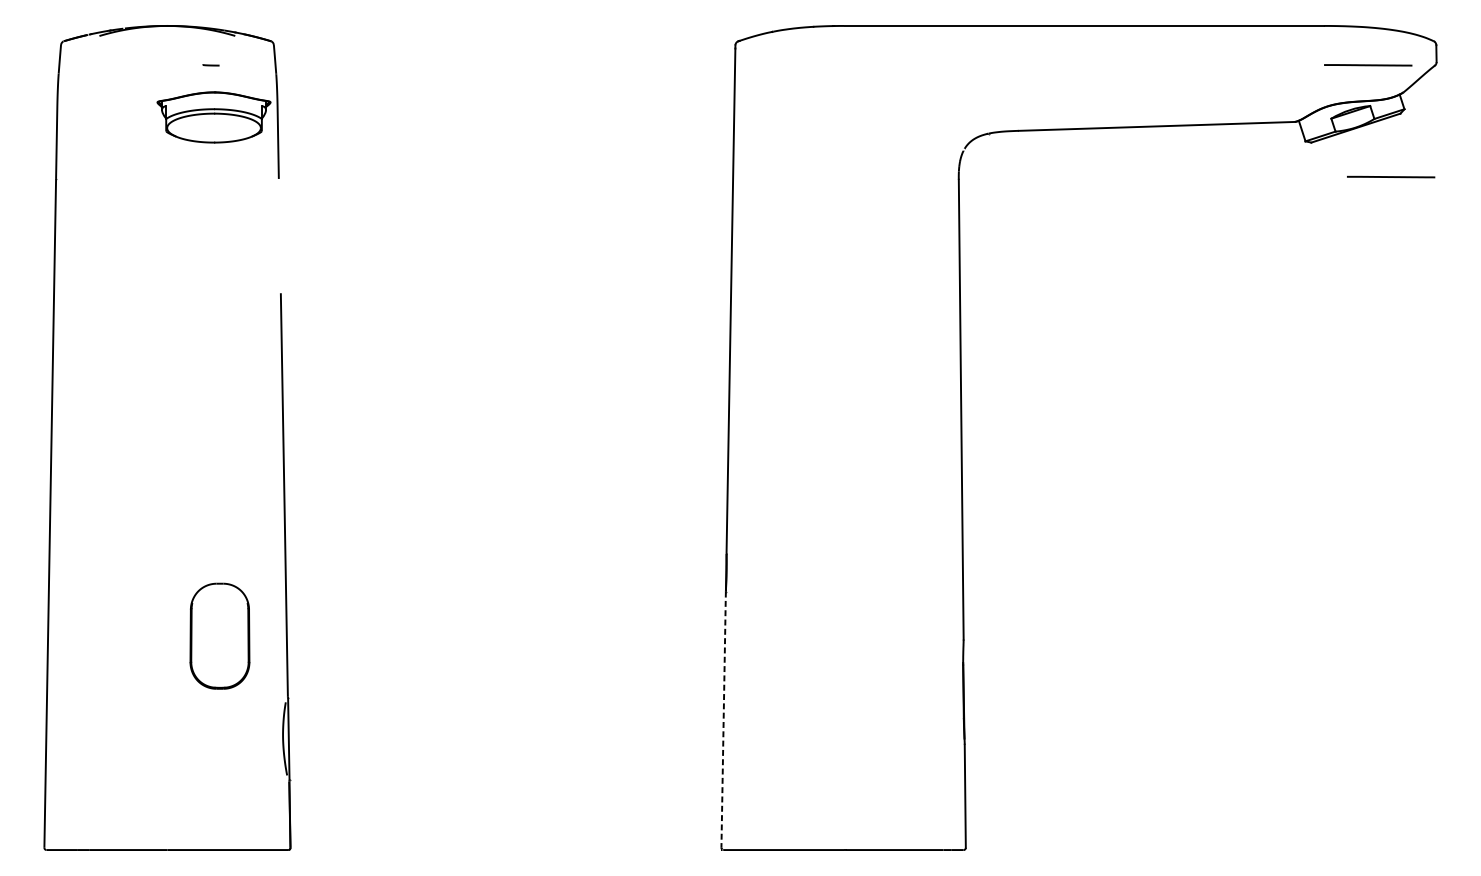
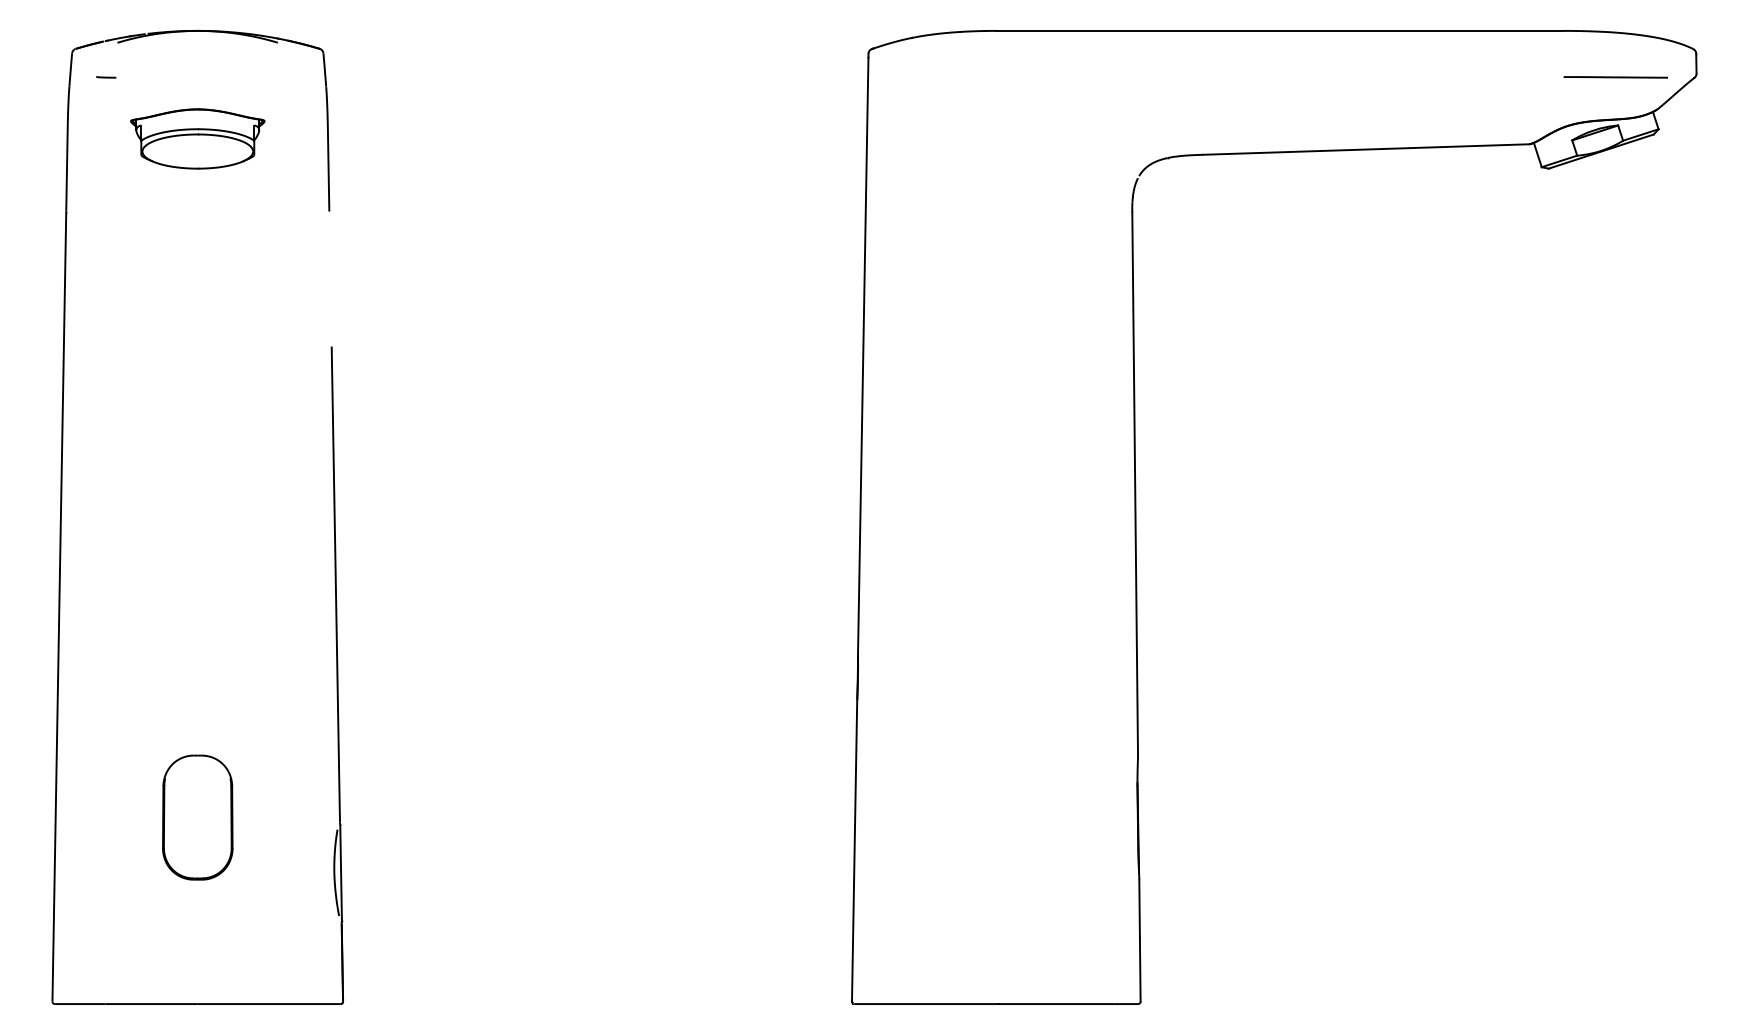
line: (211, 65) -> (106, 77), moved
part: (213, 117) -> (197, 138), moved
line: (1390, 177) -> (1642, 209), removed
part: (219, 636) -> (197, 817), moved
line: (723, 719) -> (854, 850), dashed -> solid

